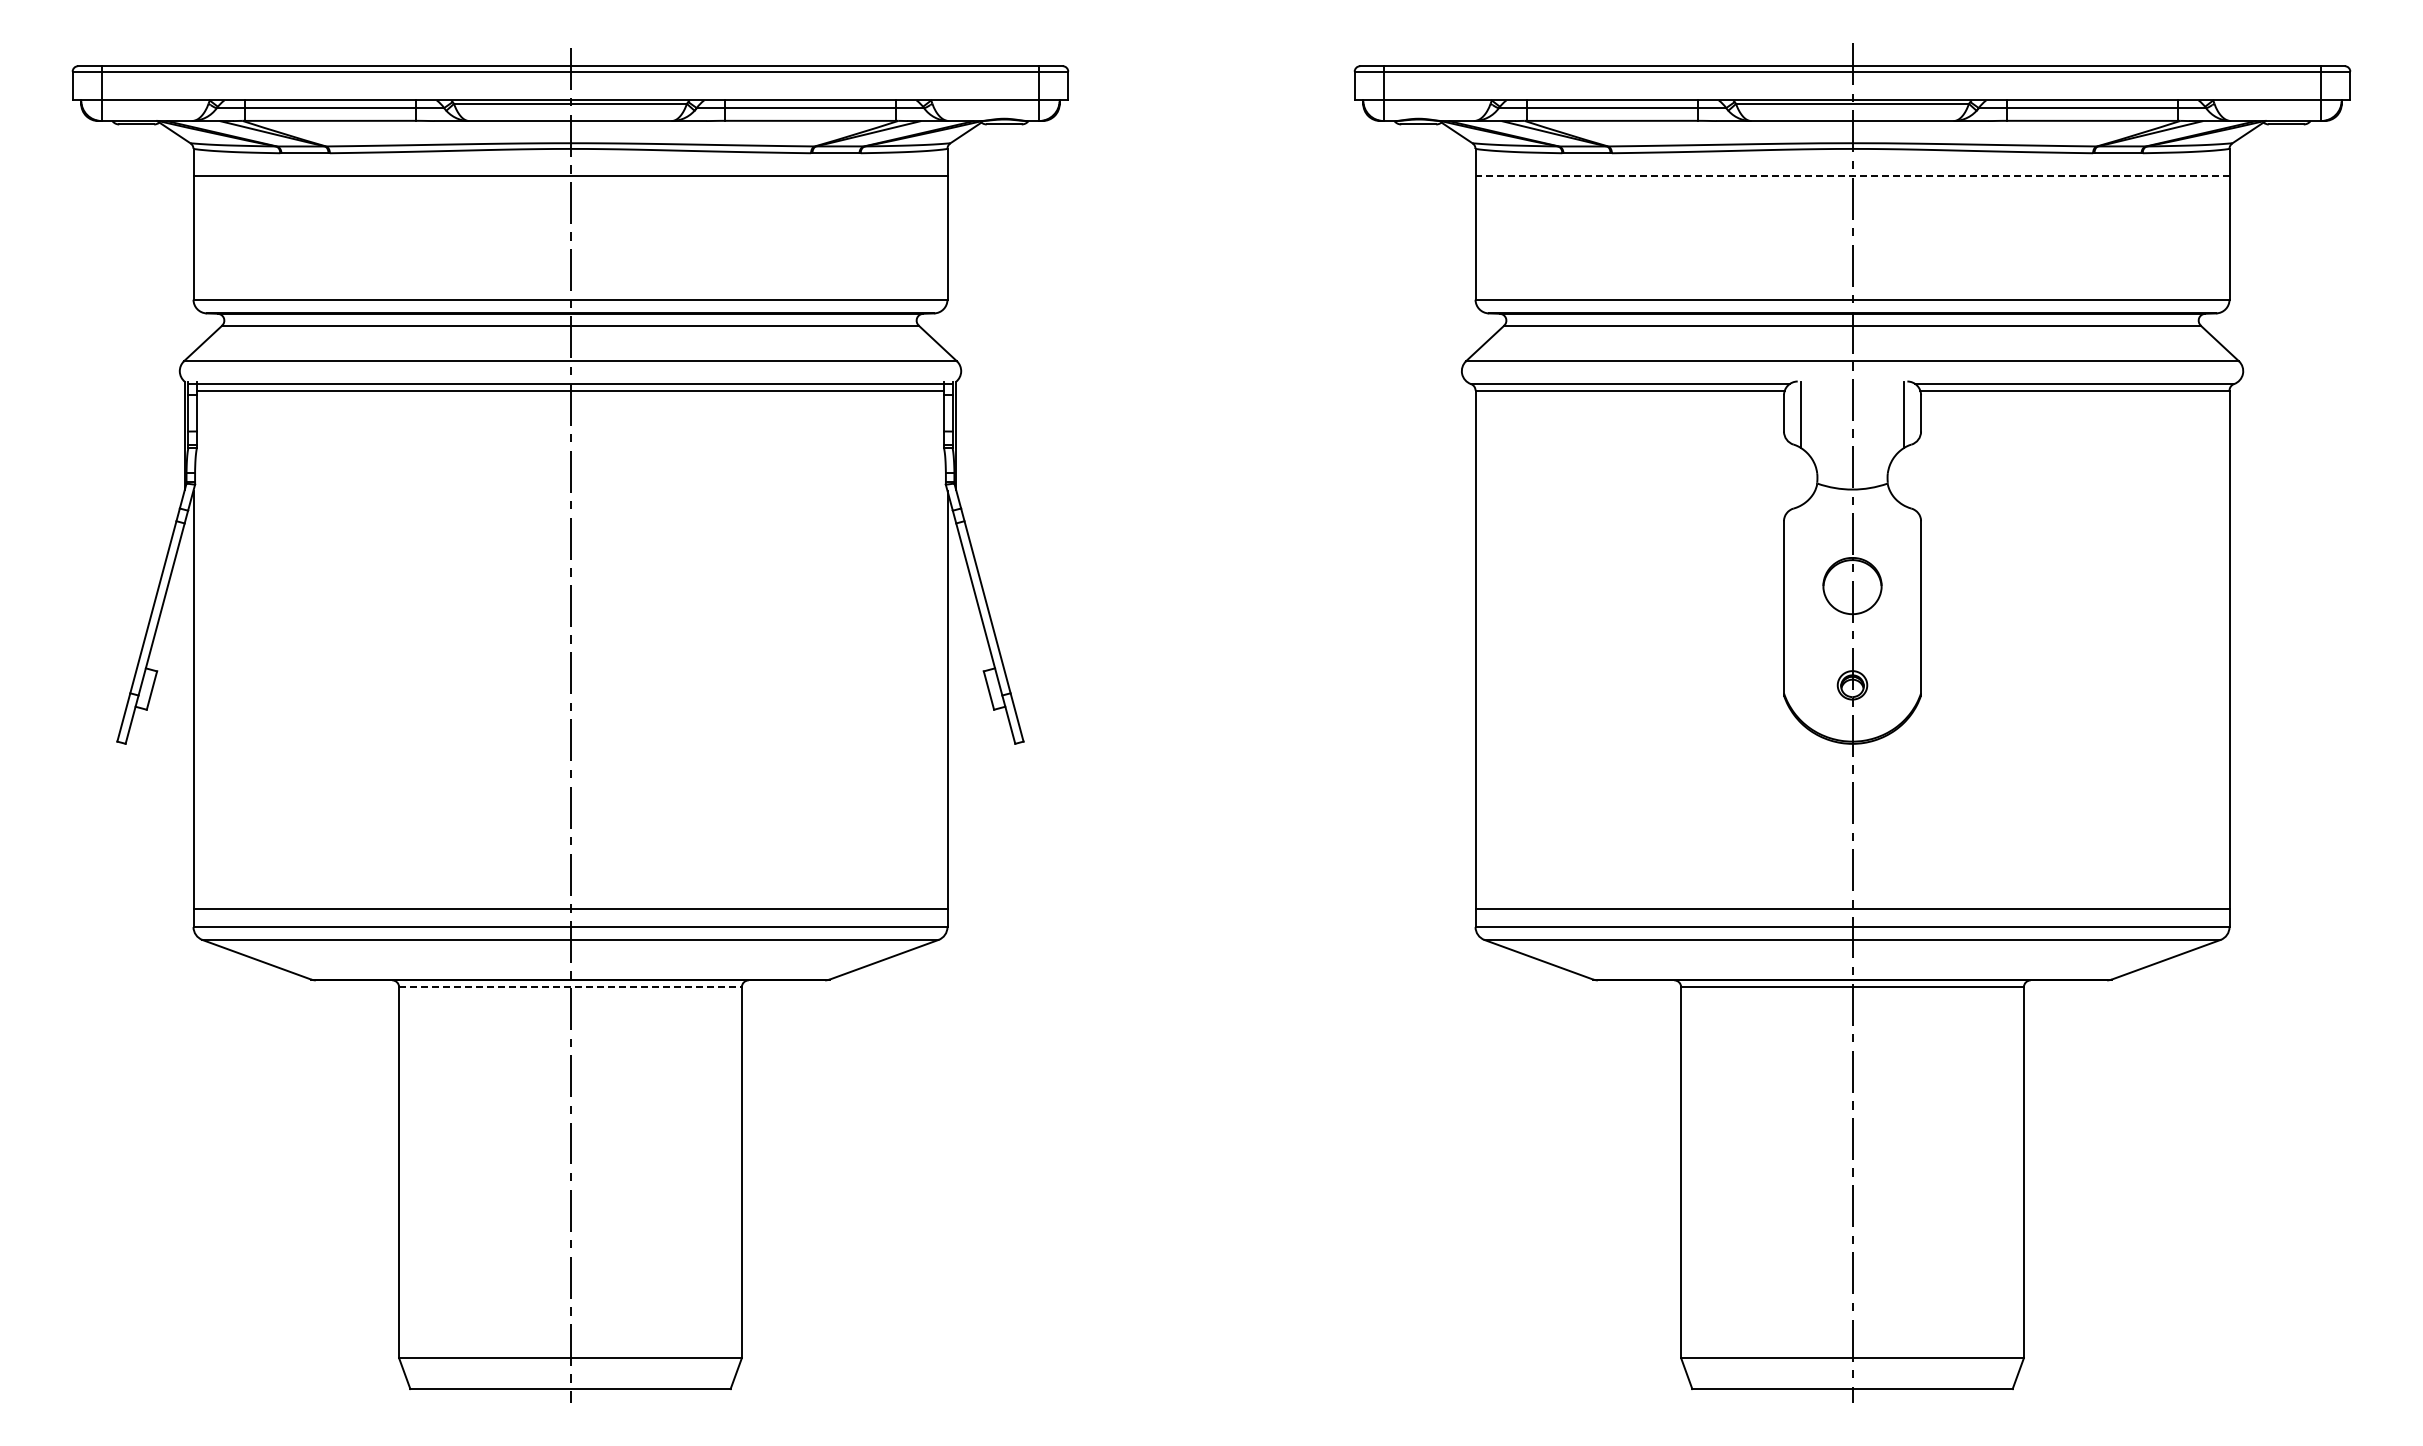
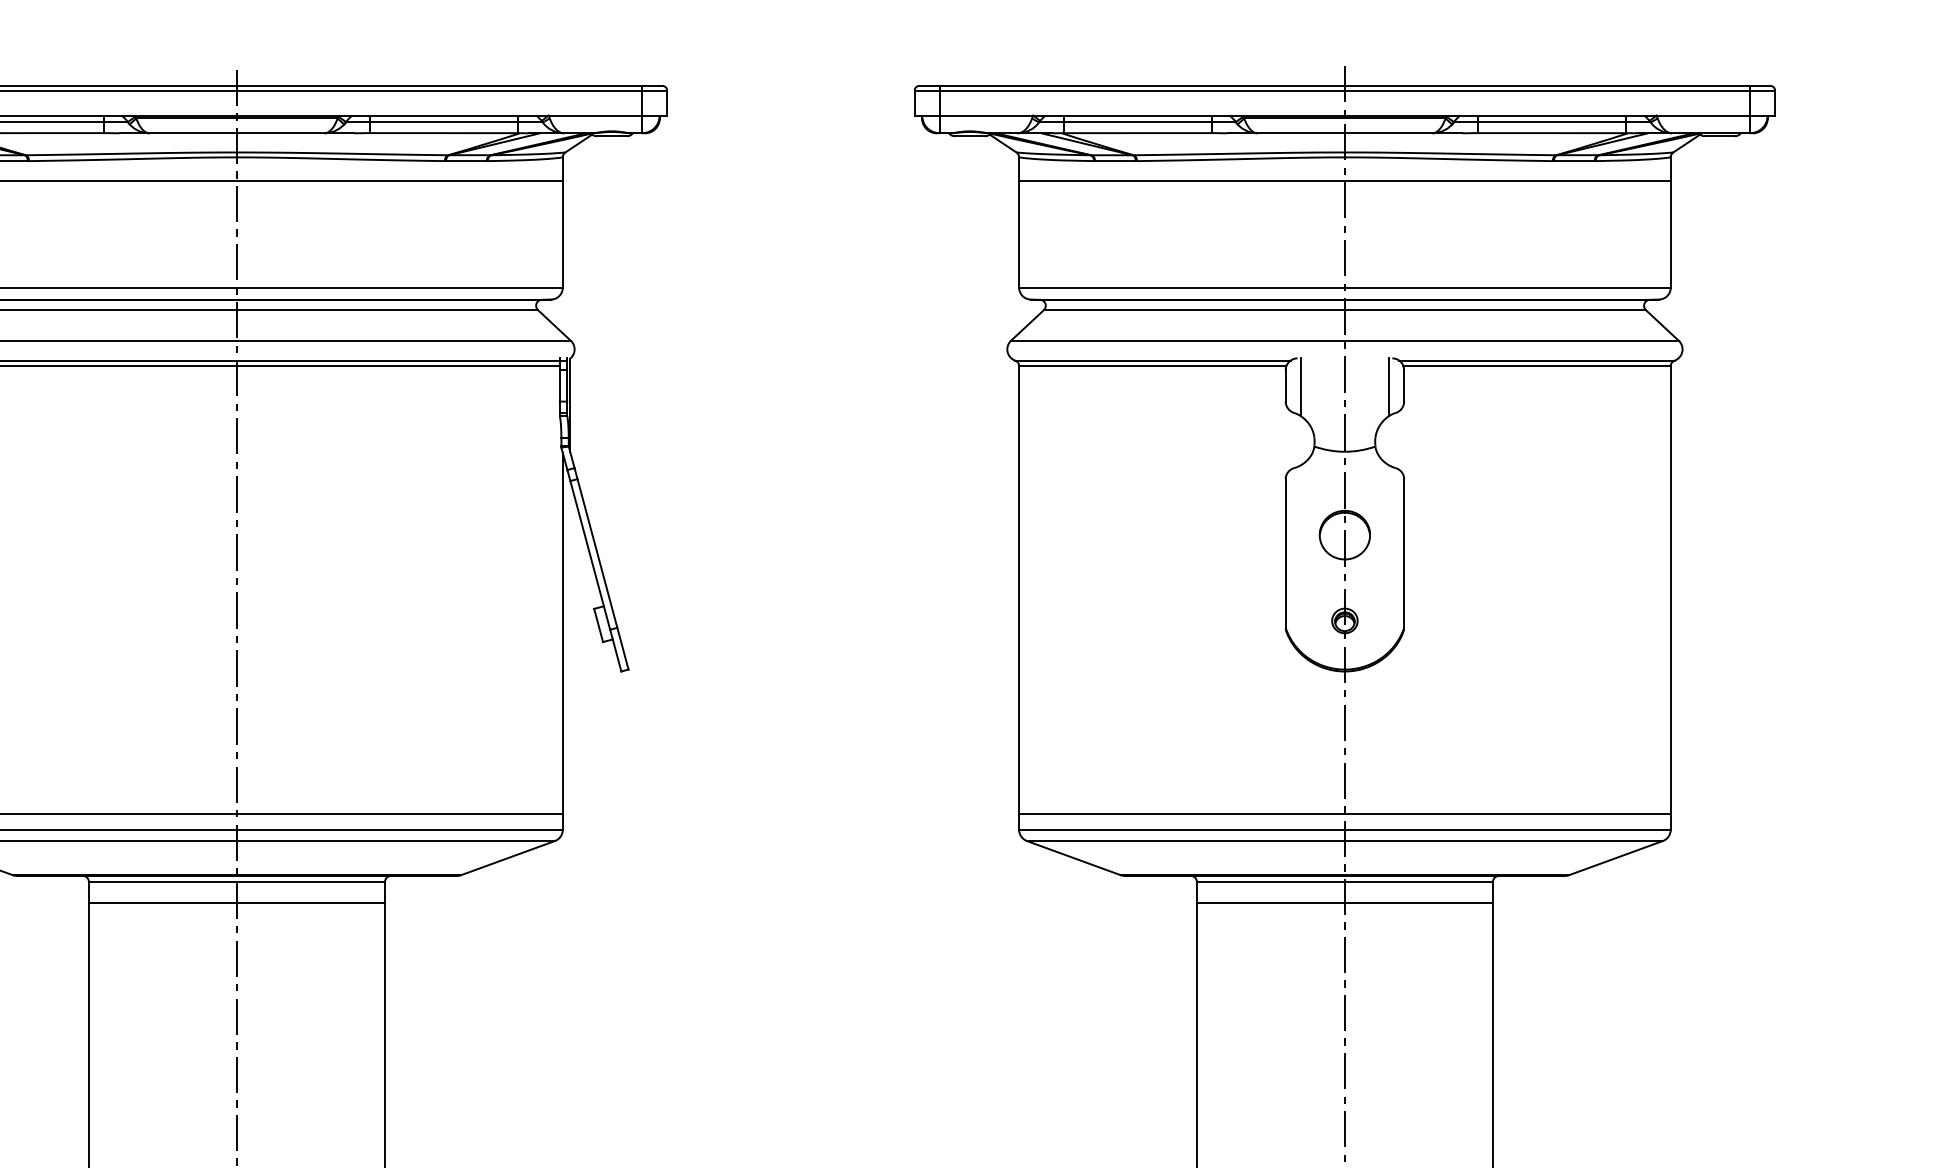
line: (1852, 175) -> (1344, 180), dashed -> solid
line: (571, 987) -> (237, 882), dashed -> solid
line: (570, 1012) -> (236, 903), added
line: (1852, 1012) -> (1344, 903), added

